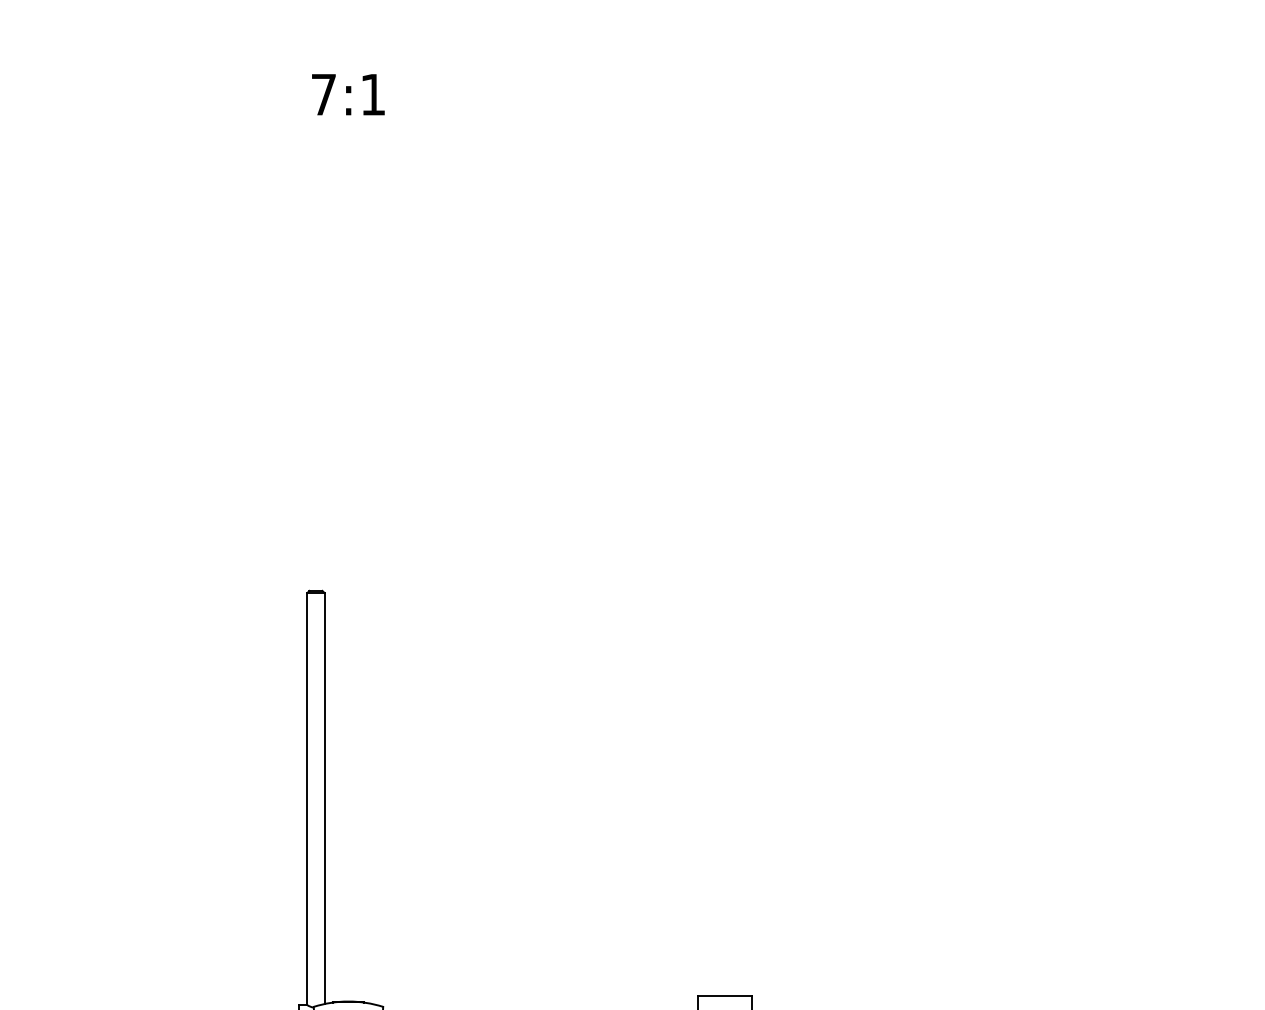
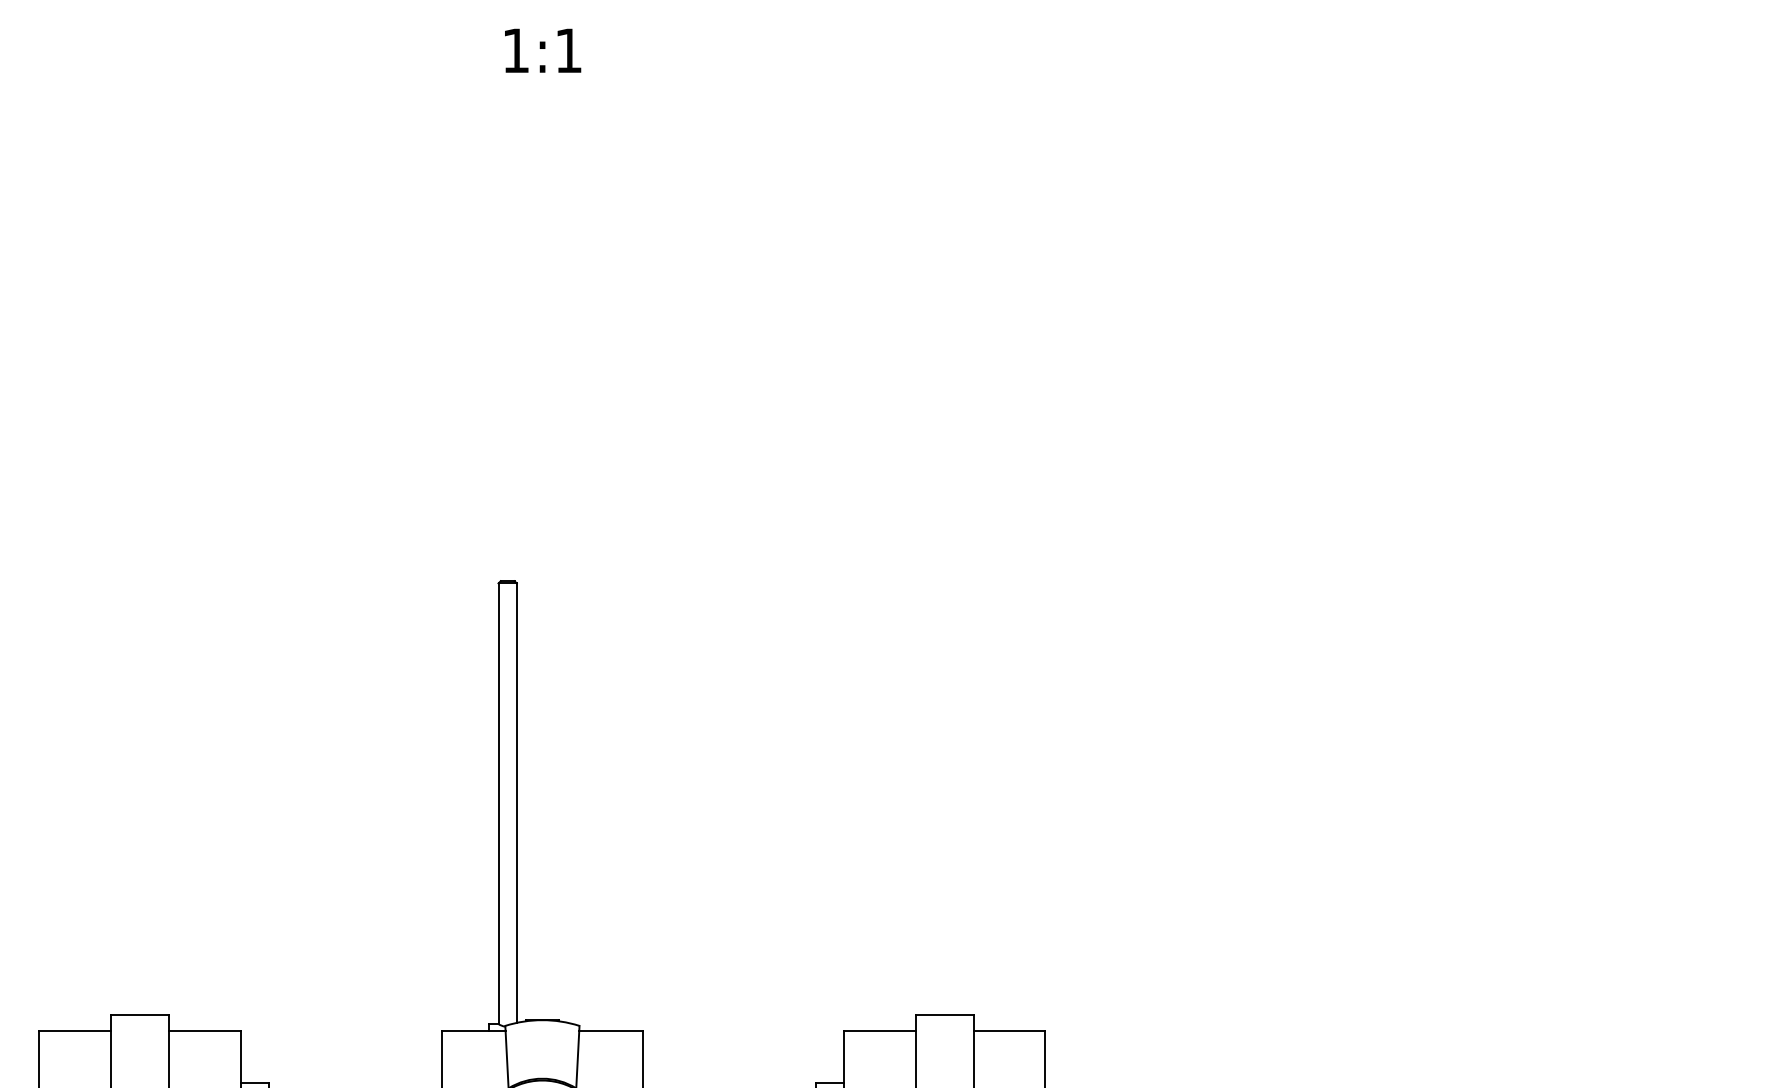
text: (323, 94) -> (515, 50), 7:1 -> 1:1

